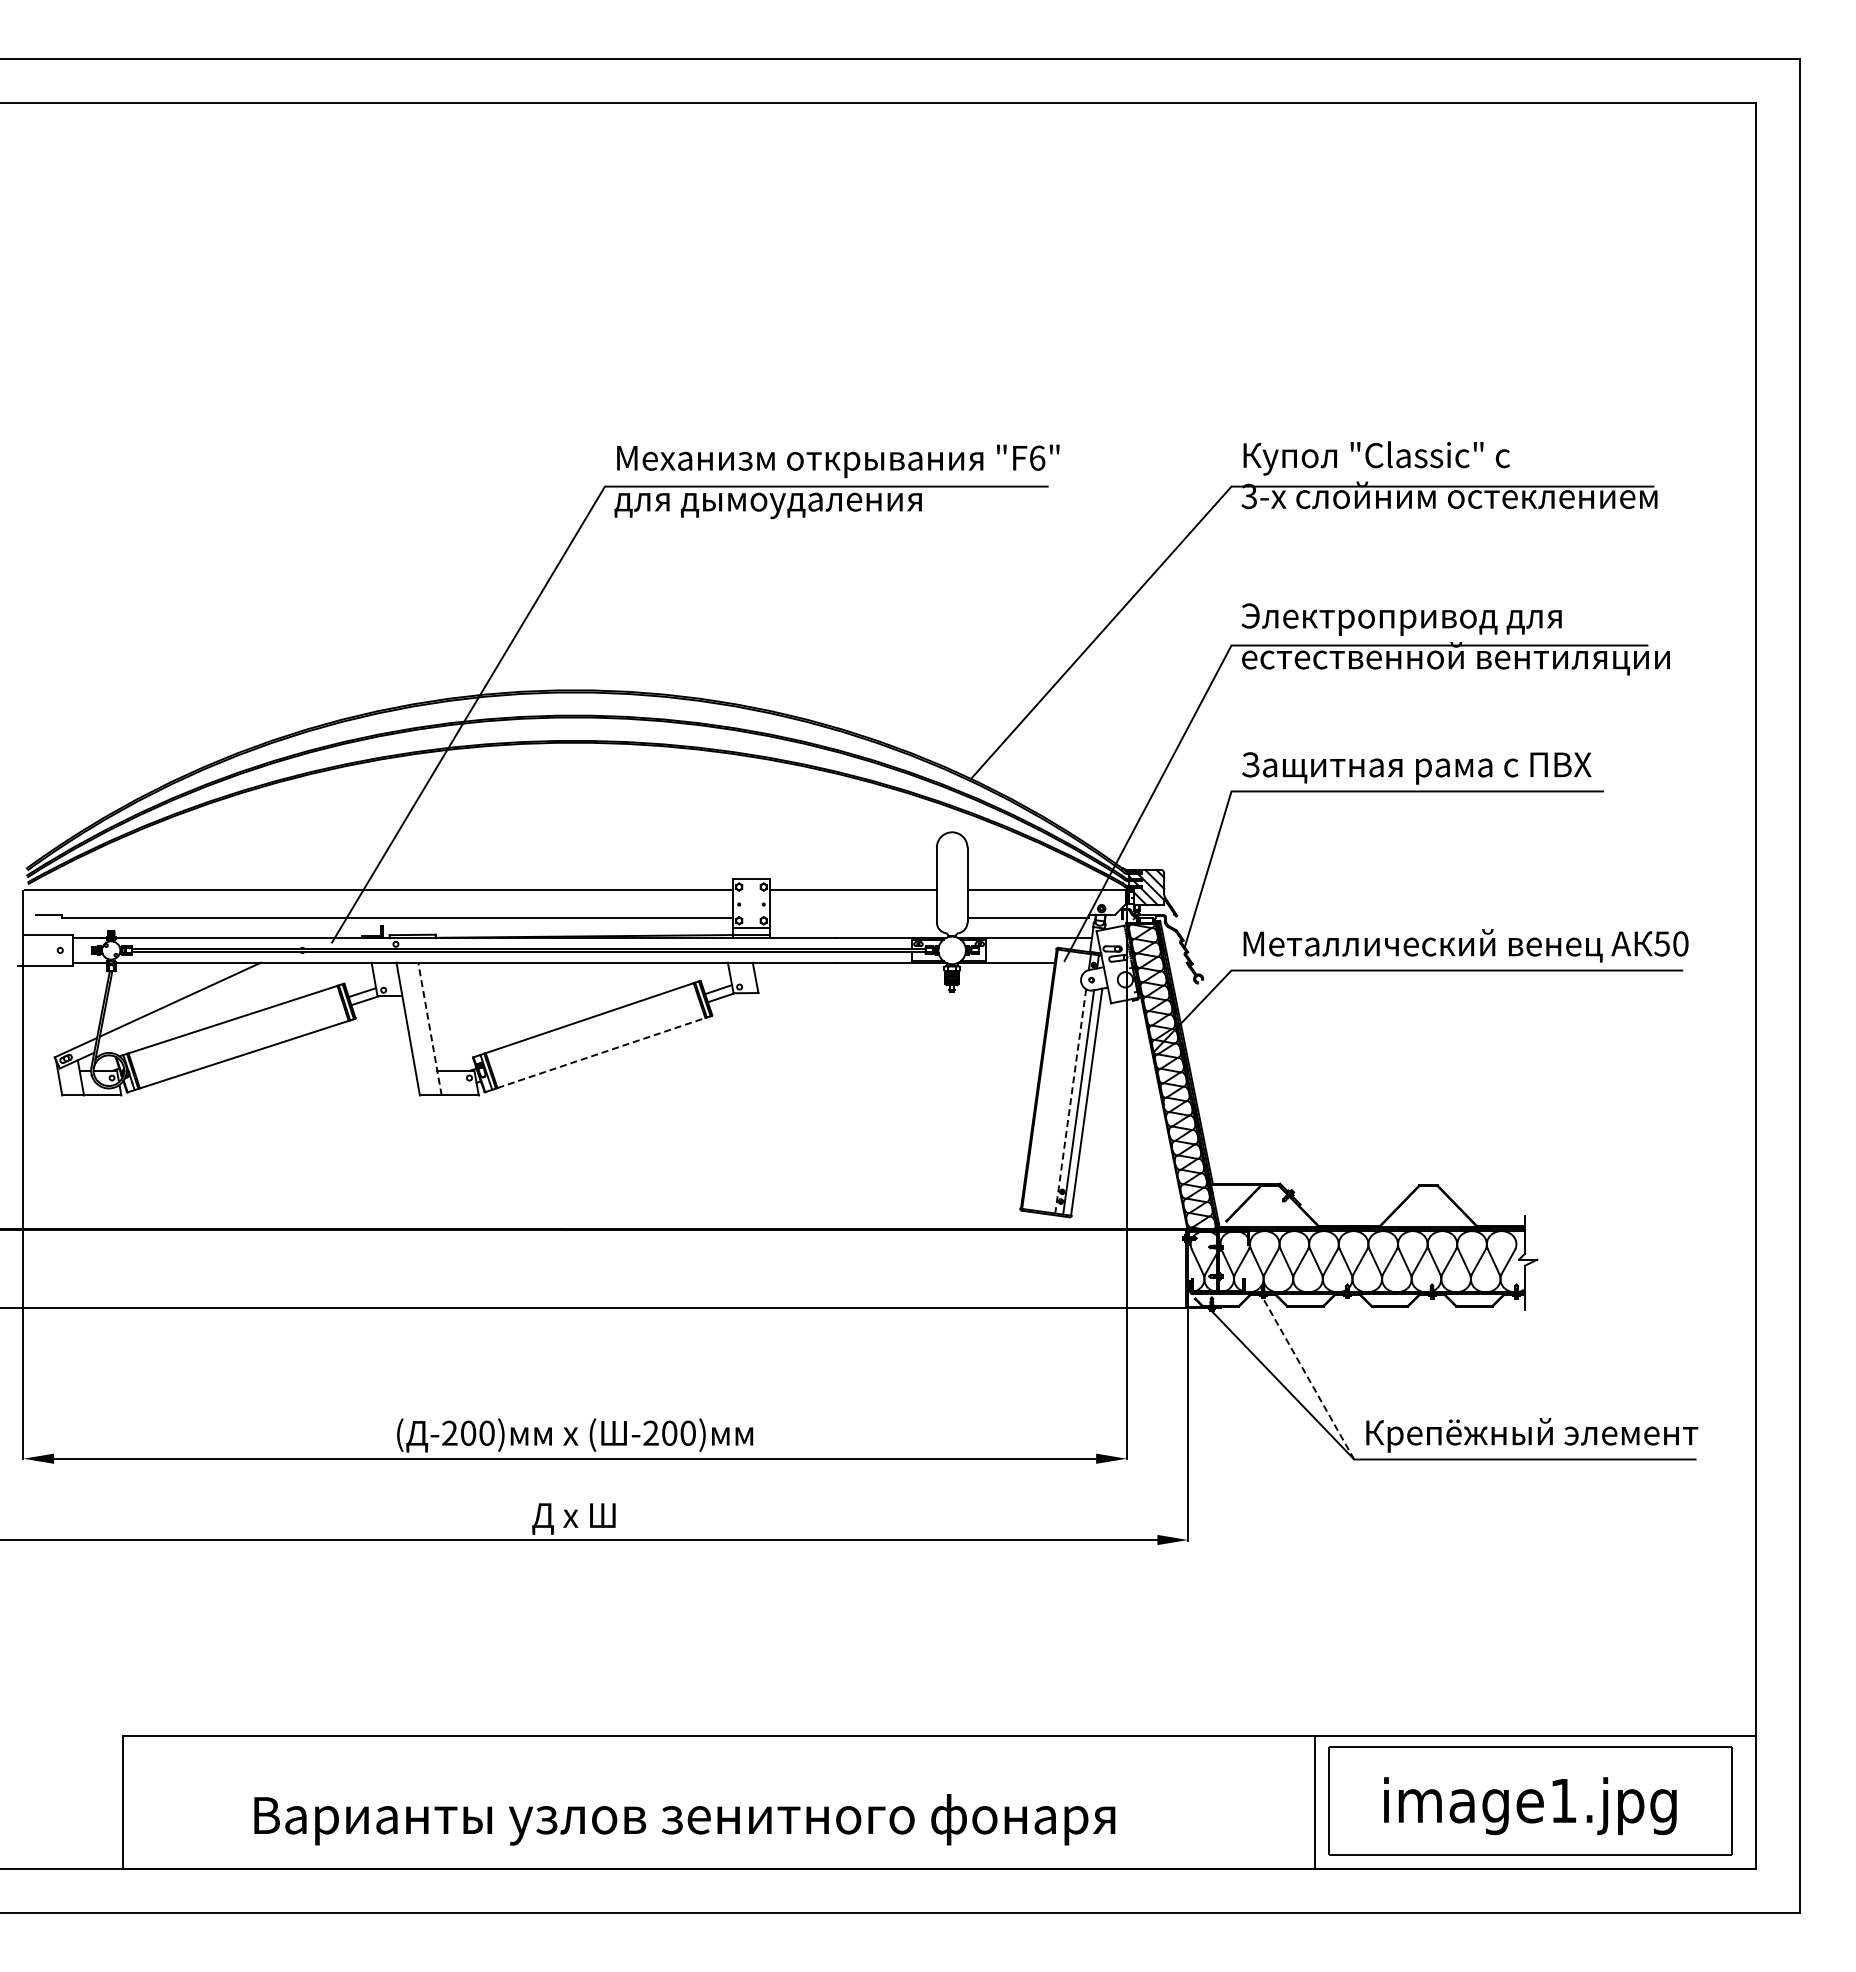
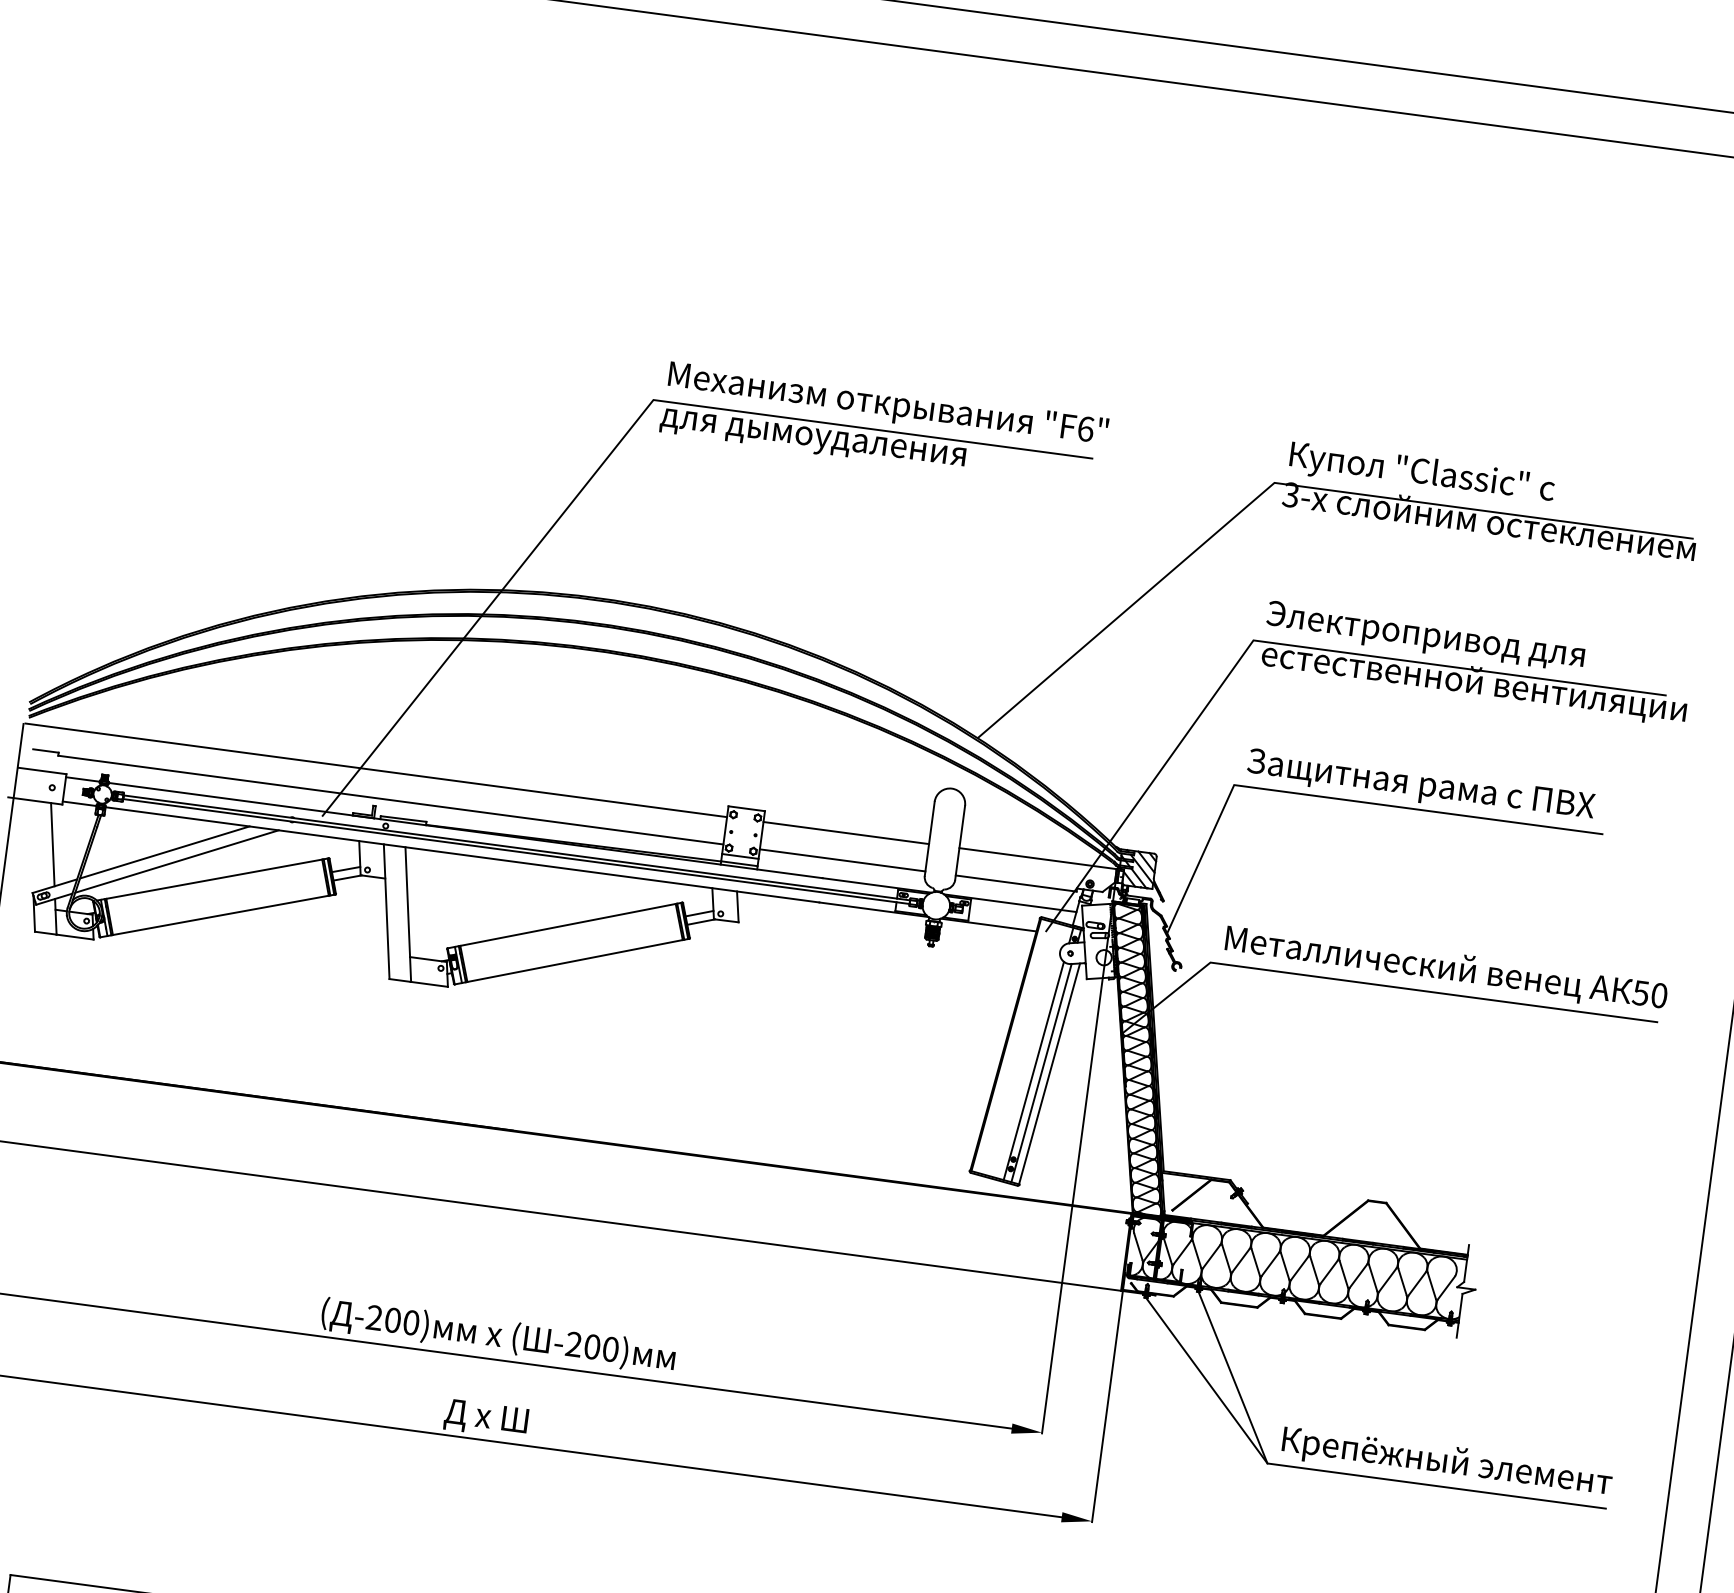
line: (852, 917) -> (841, 859), added
line: (68, 1006) -> (52, 844), added
line: (193, 1006) -> (176, 860), added
line: (429, 1028) -> (407, 913), dashed -> solid
line: (601, 1053) -> (575, 961), dashed -> solid
line: (1070, 1101) -> (1033, 1071), dashed -> solid
line: (1308, 1378) -> (1232, 1377), dashed -> solid

